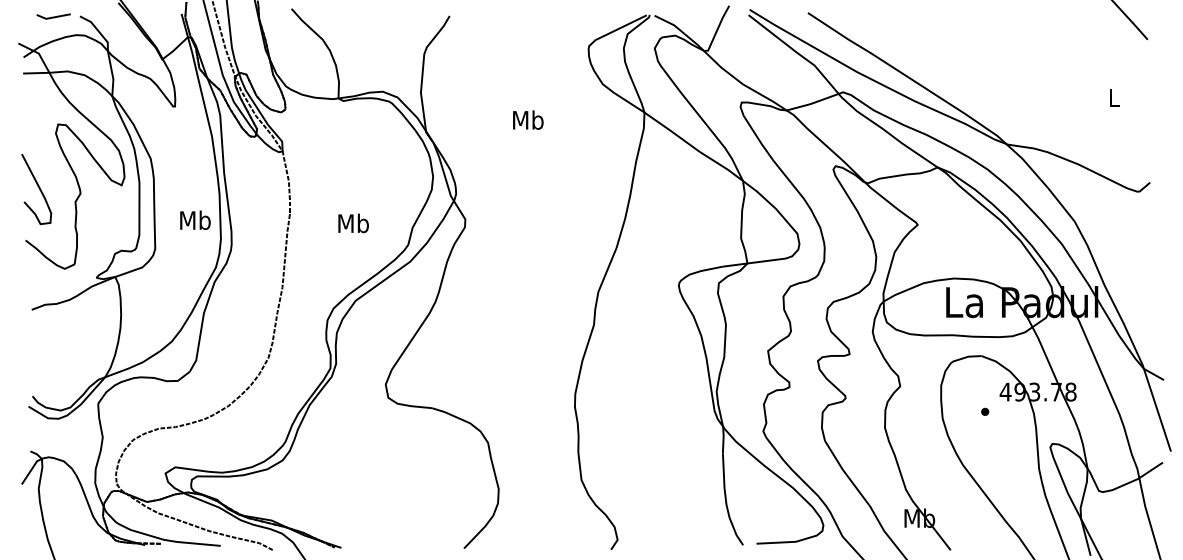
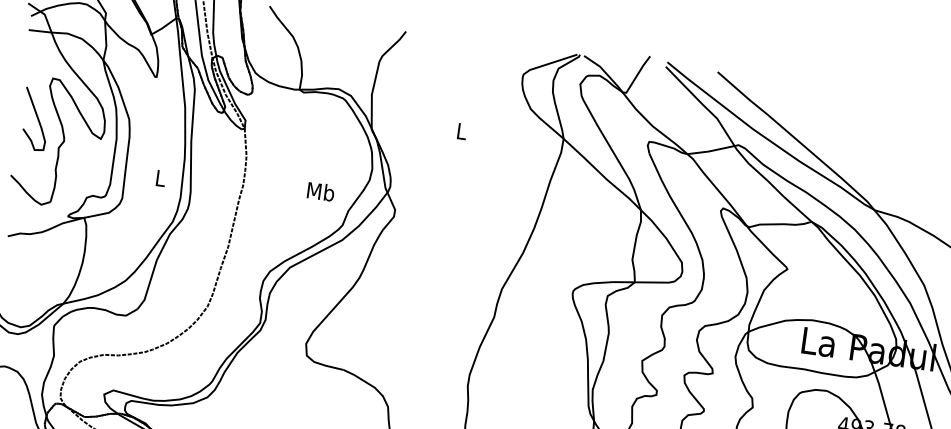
text: (528, 119) -> (462, 130), Mb -> L
curve: (38, 188) -> (37, 118), moved
text: (195, 220) -> (160, 178), Mb -> L
text: (353, 223) -> (320, 191), moved

